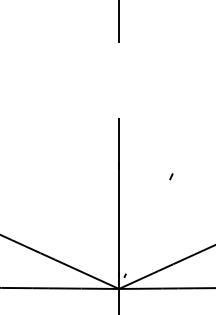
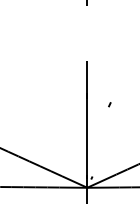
curve: (171, 176) -> (109, 104), moved

